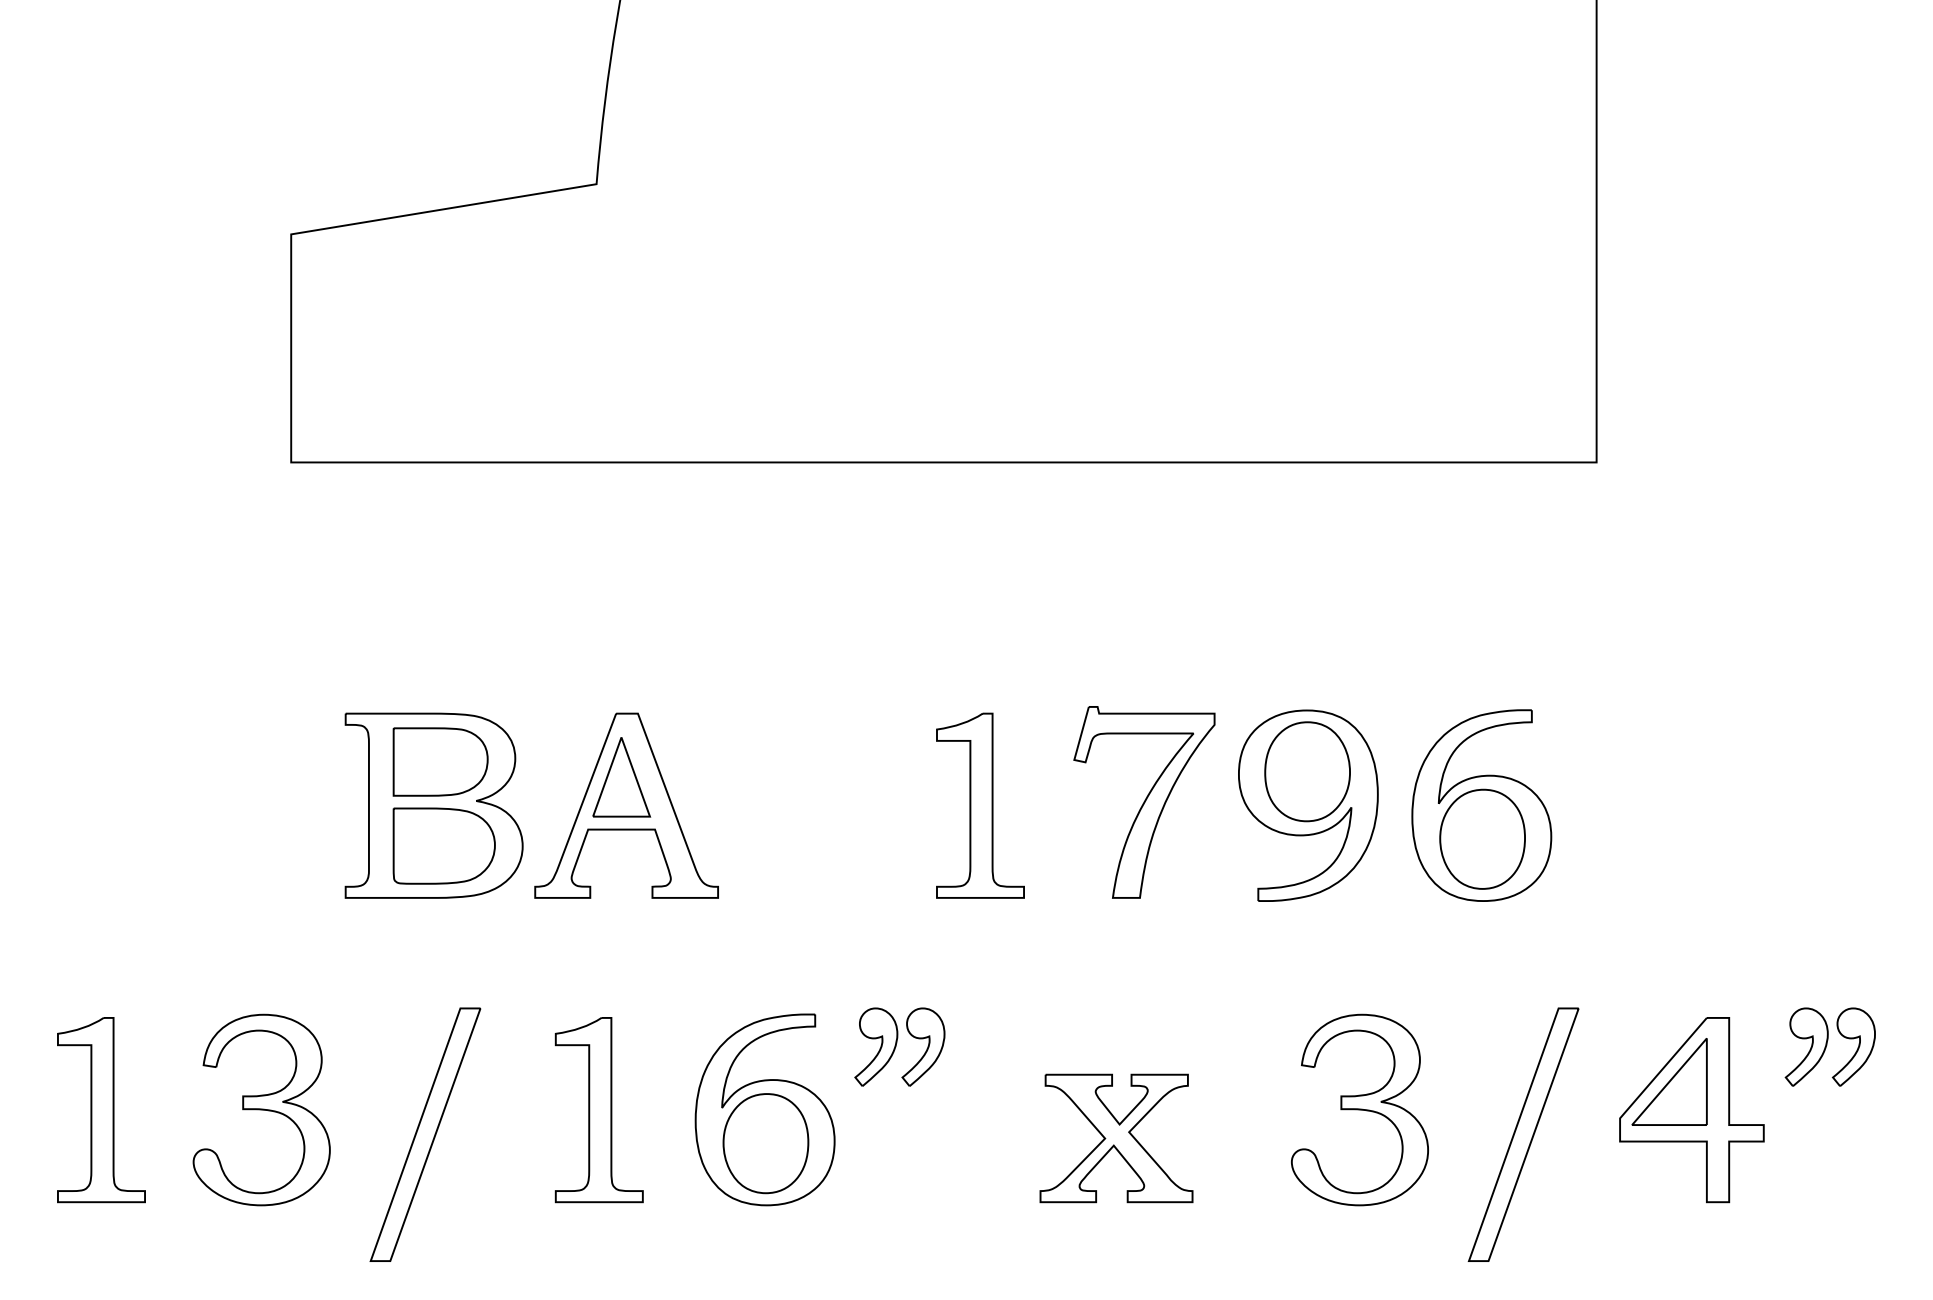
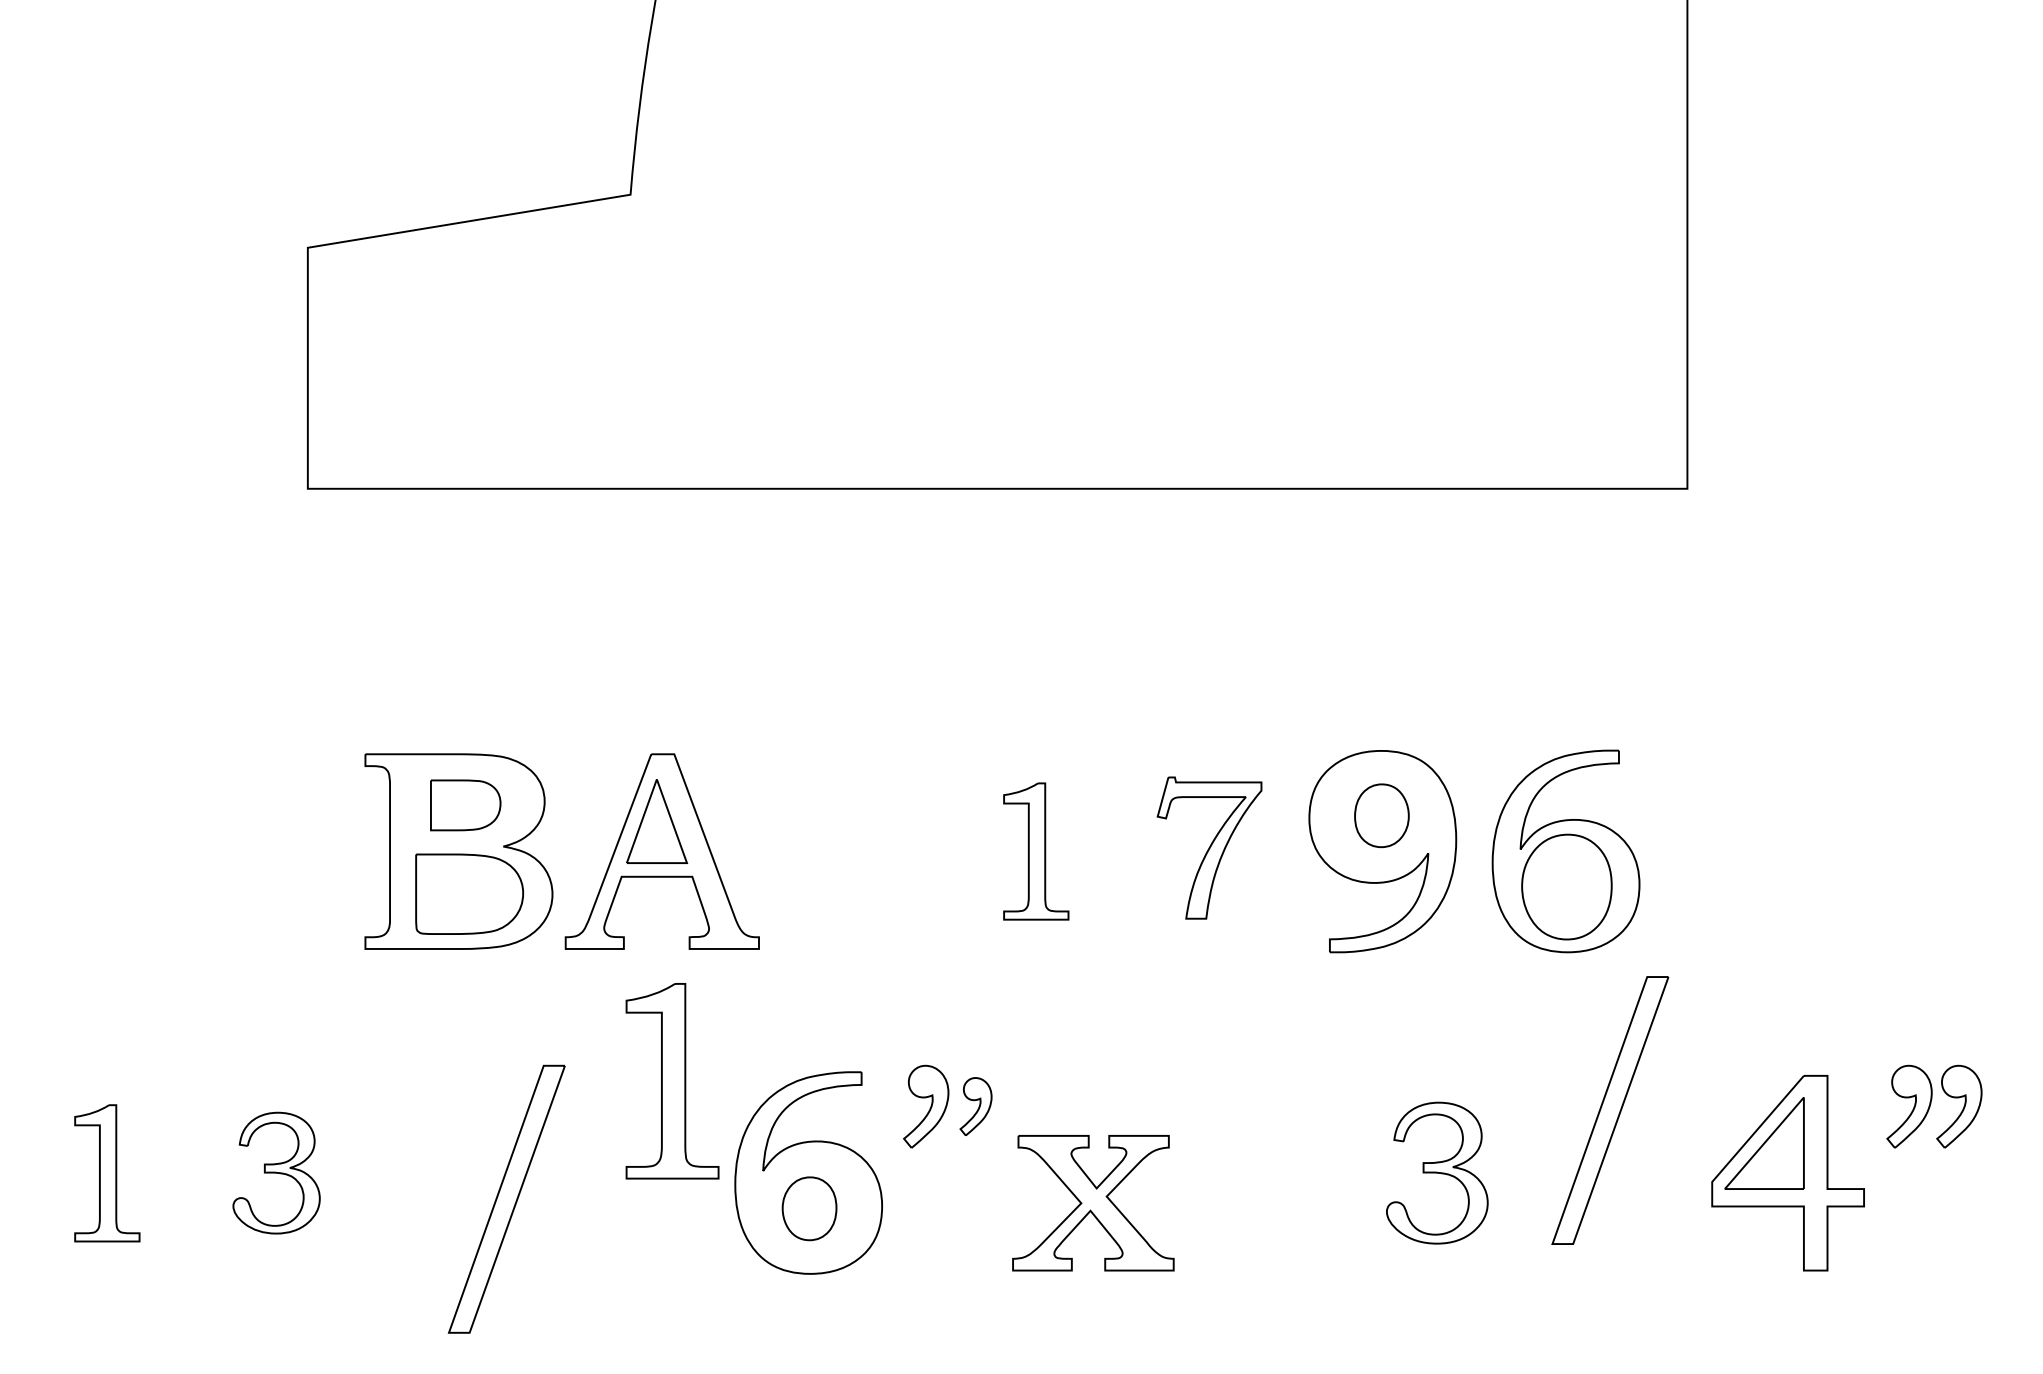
part: (440, 761) -> (465, 804), size x0.7
part: (1307, 771) -> (1381, 815), size x0.6
part: (1144, 802) -> (1209, 848), size x0.7
part: (980, 805) -> (1036, 851), size x0.7
part: (923, 1046) -> (976, 1106), size x0.7
part: (261, 1109) -> (276, 1172), size x0.6
part: (1359, 1109) -> (1436, 1172), size x0.7
part: (101, 1110) -> (107, 1173), size x0.7
part: (598, 1110) -> (671, 1081), moved
part: (425, 1134) -> (506, 1199), moved
part: (1523, 1134) -> (1610, 1110), moved
part: (1116, 1138) -> (1093, 1203), moved
part: (765, 1143) -> (809, 1208), size x0.6

